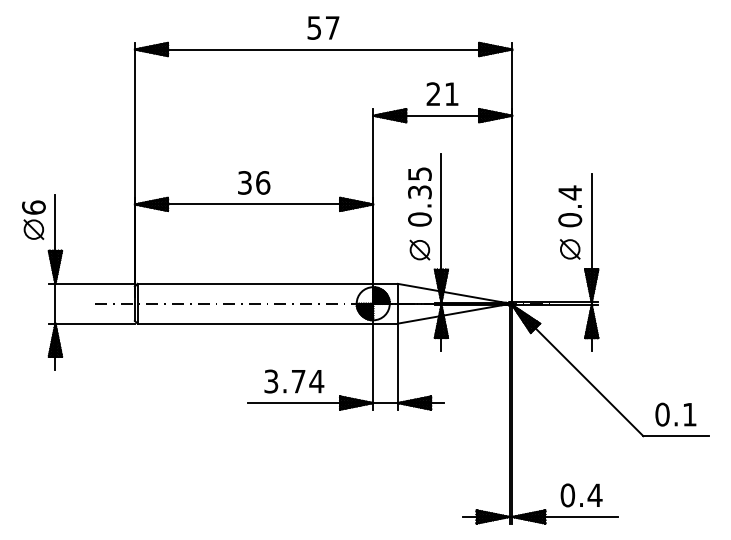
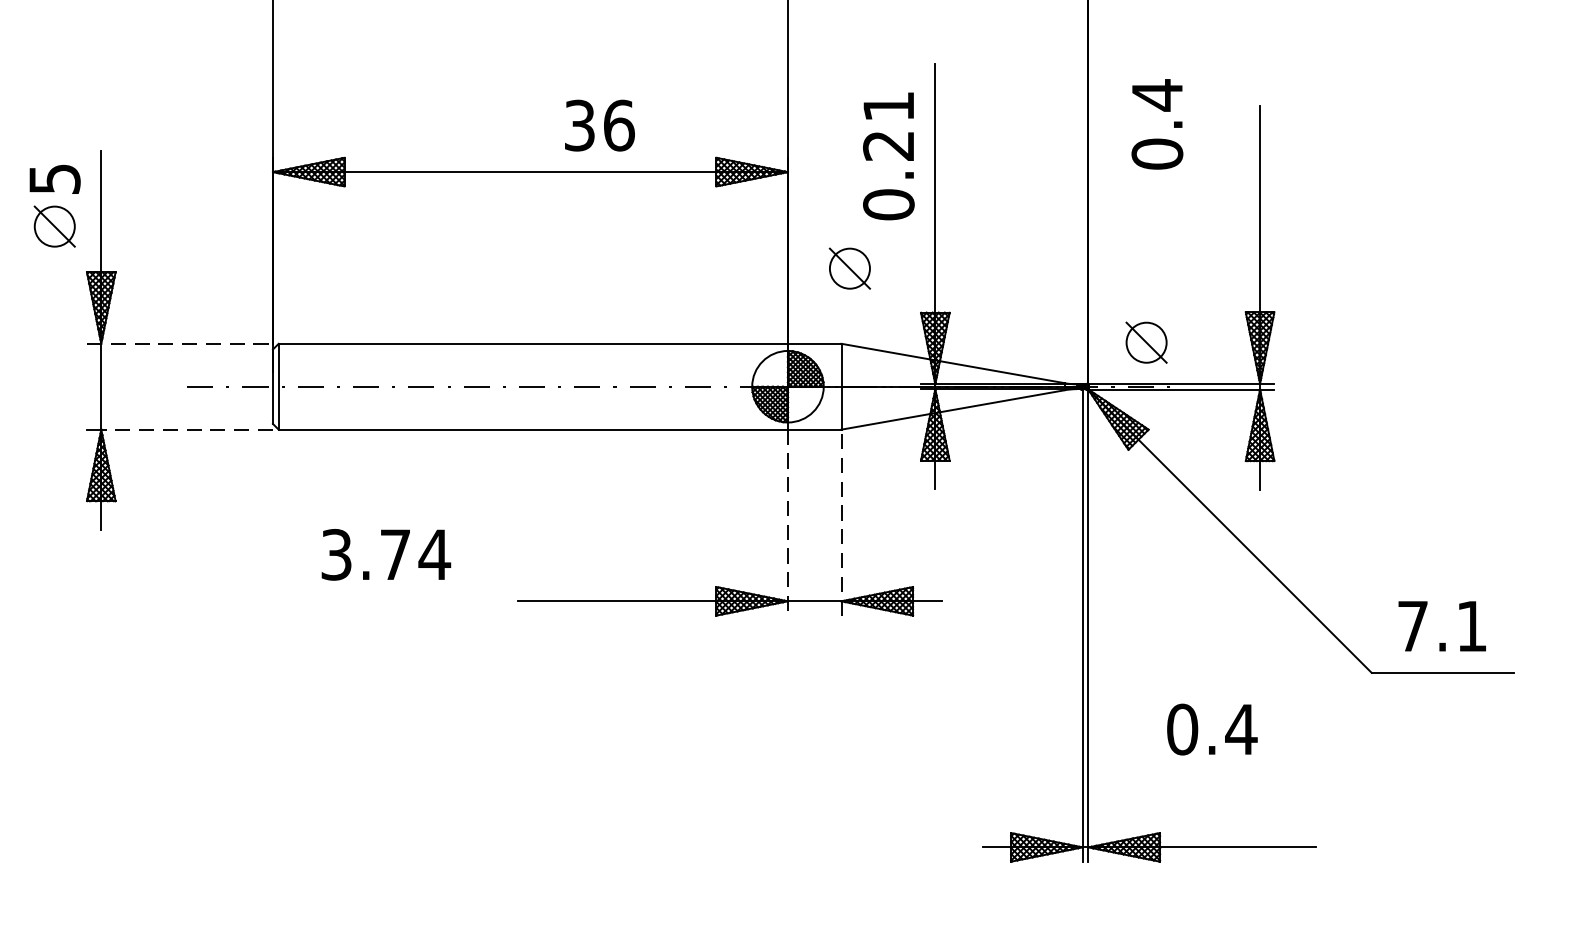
text: (254, 182) -> (600, 124), moved
text: (419, 183) -> (887, 126), 0.35 -> 0.21
text: (570, 206) -> (1158, 124), moved
text: (33, 207) -> (53, 178), 6 -> 5
part: (419, 249) -> (849, 267), moved
part: (569, 249) -> (1145, 342), moved
line: (92, 283) -> (181, 342), solid -> dashed
line: (95, 323) -> (187, 429), solid -> dashed
line: (398, 366) -> (842, 522), solid -> dashed
line: (373, 367) -> (788, 524), solid -> dashed
text: (294, 381) -> (386, 554), moved
text: (662, 414) -> (1412, 625), 0.1 -> 7.1
text: (581, 495) -> (1212, 729), moved

